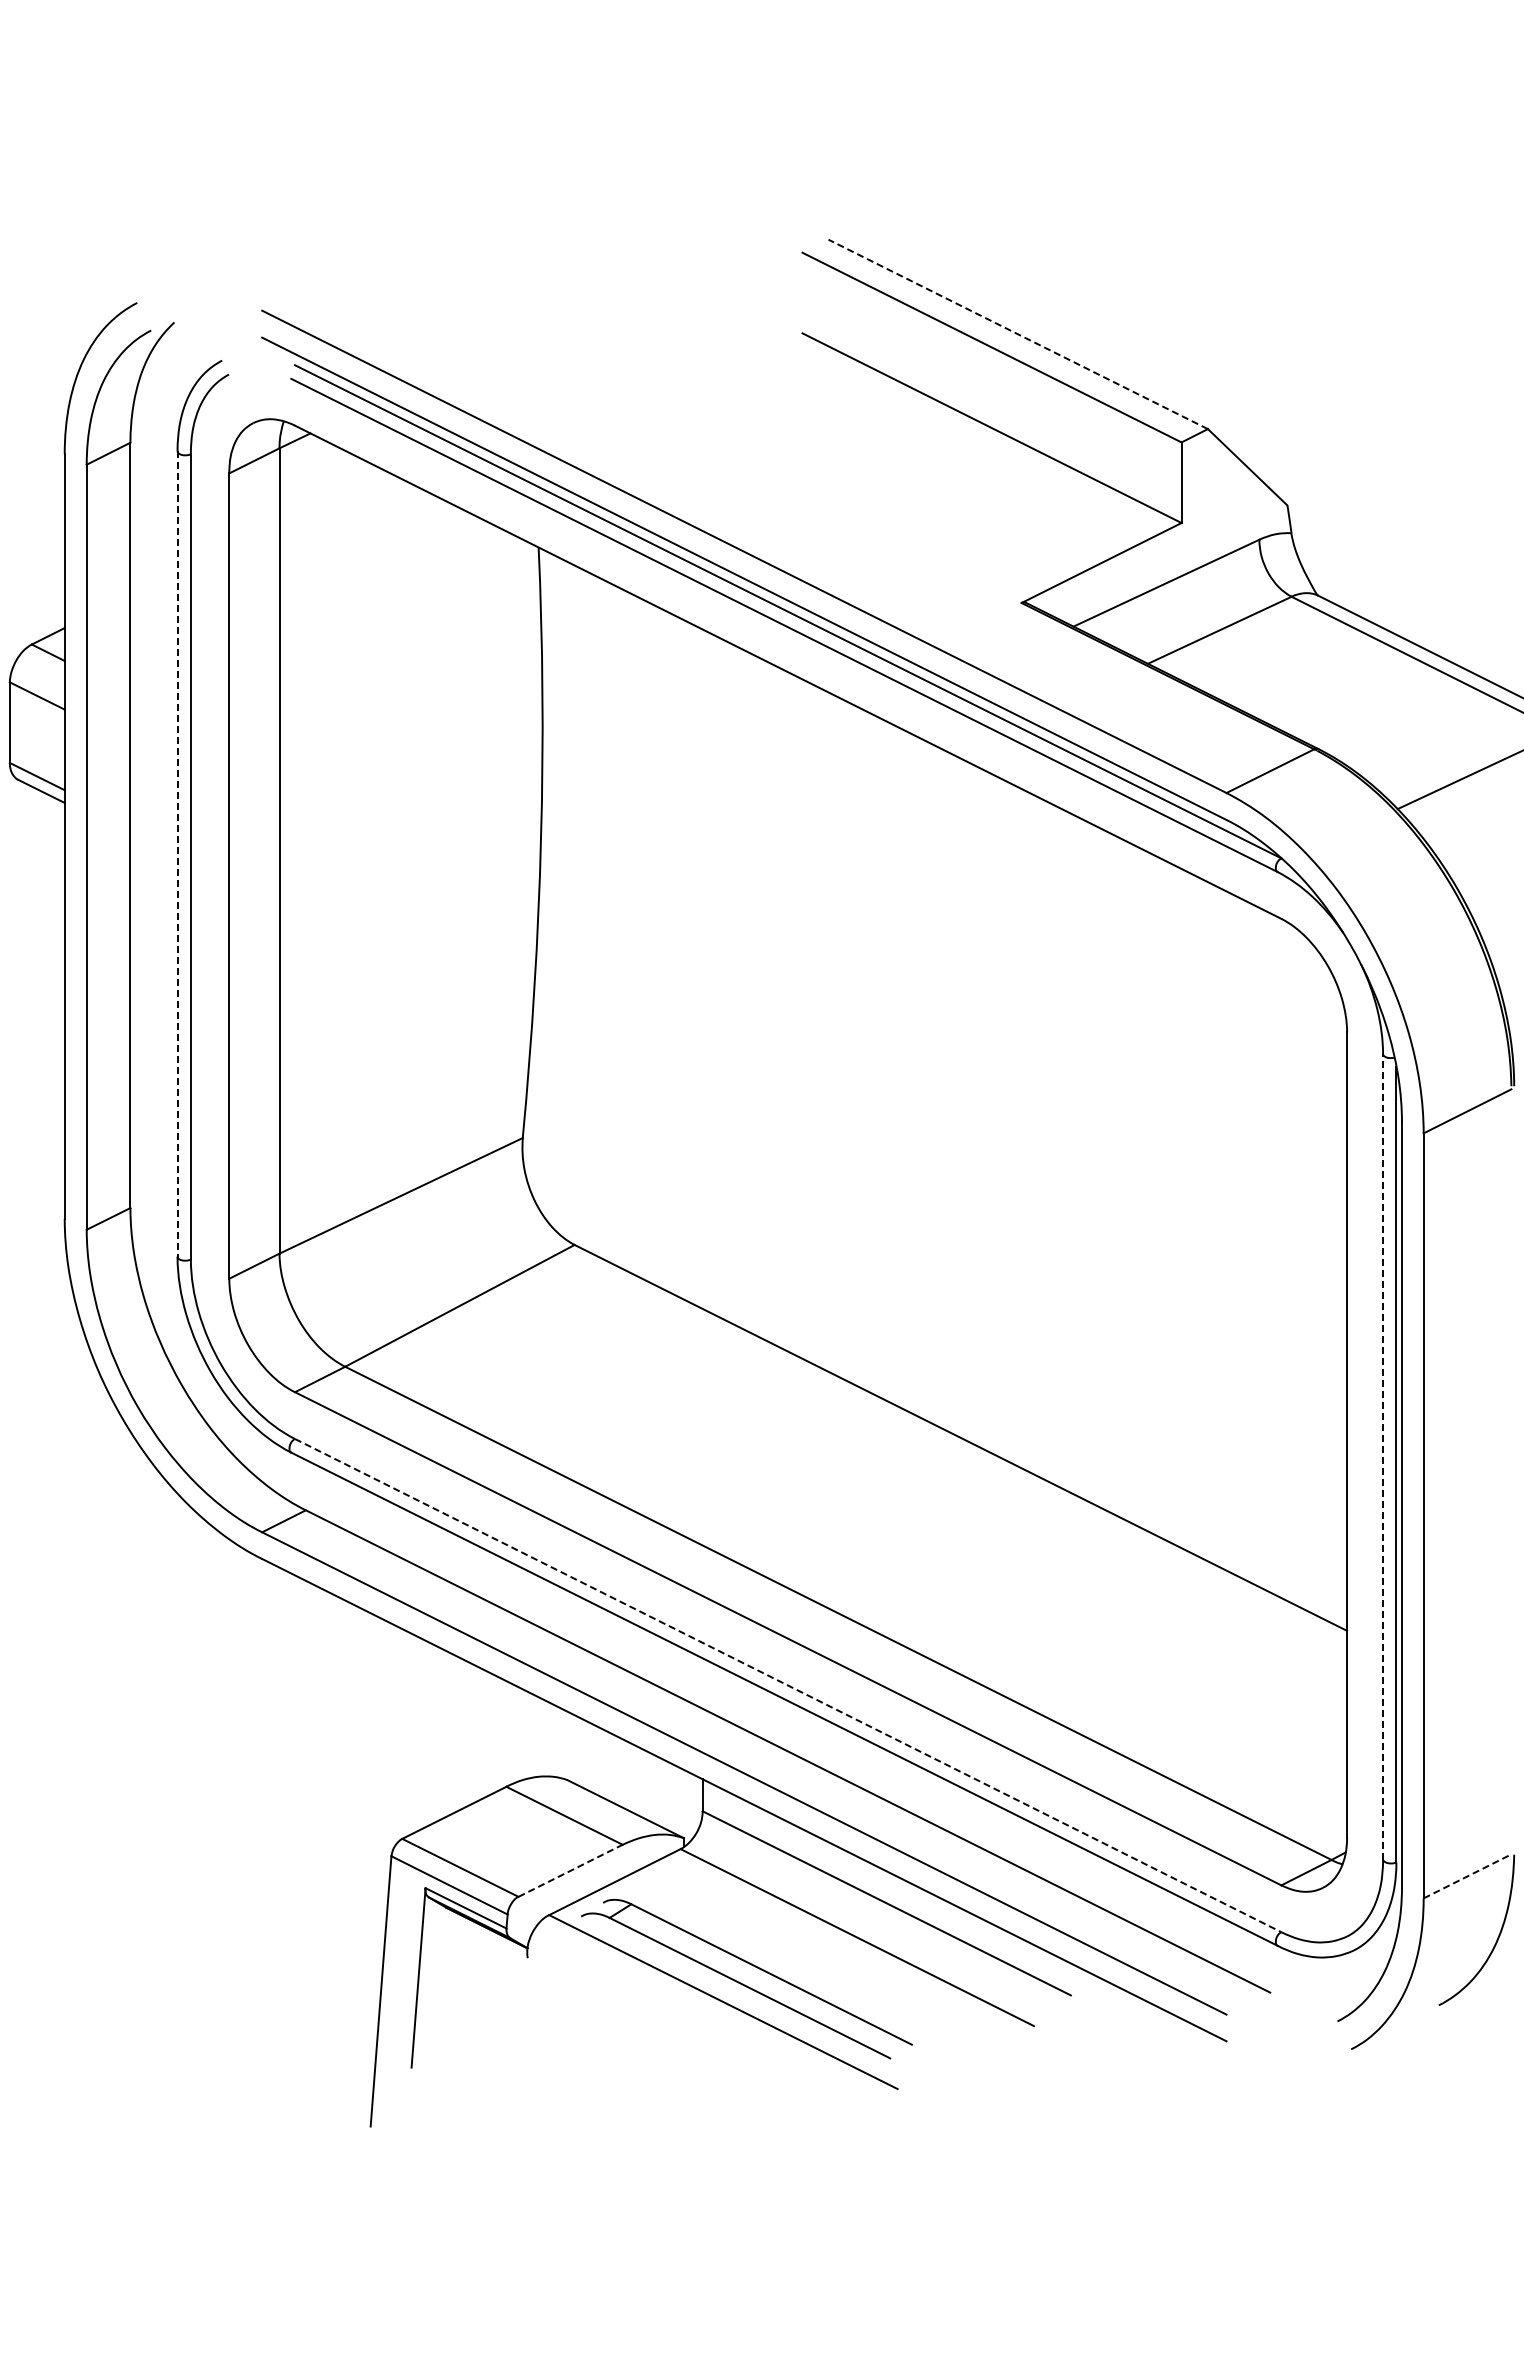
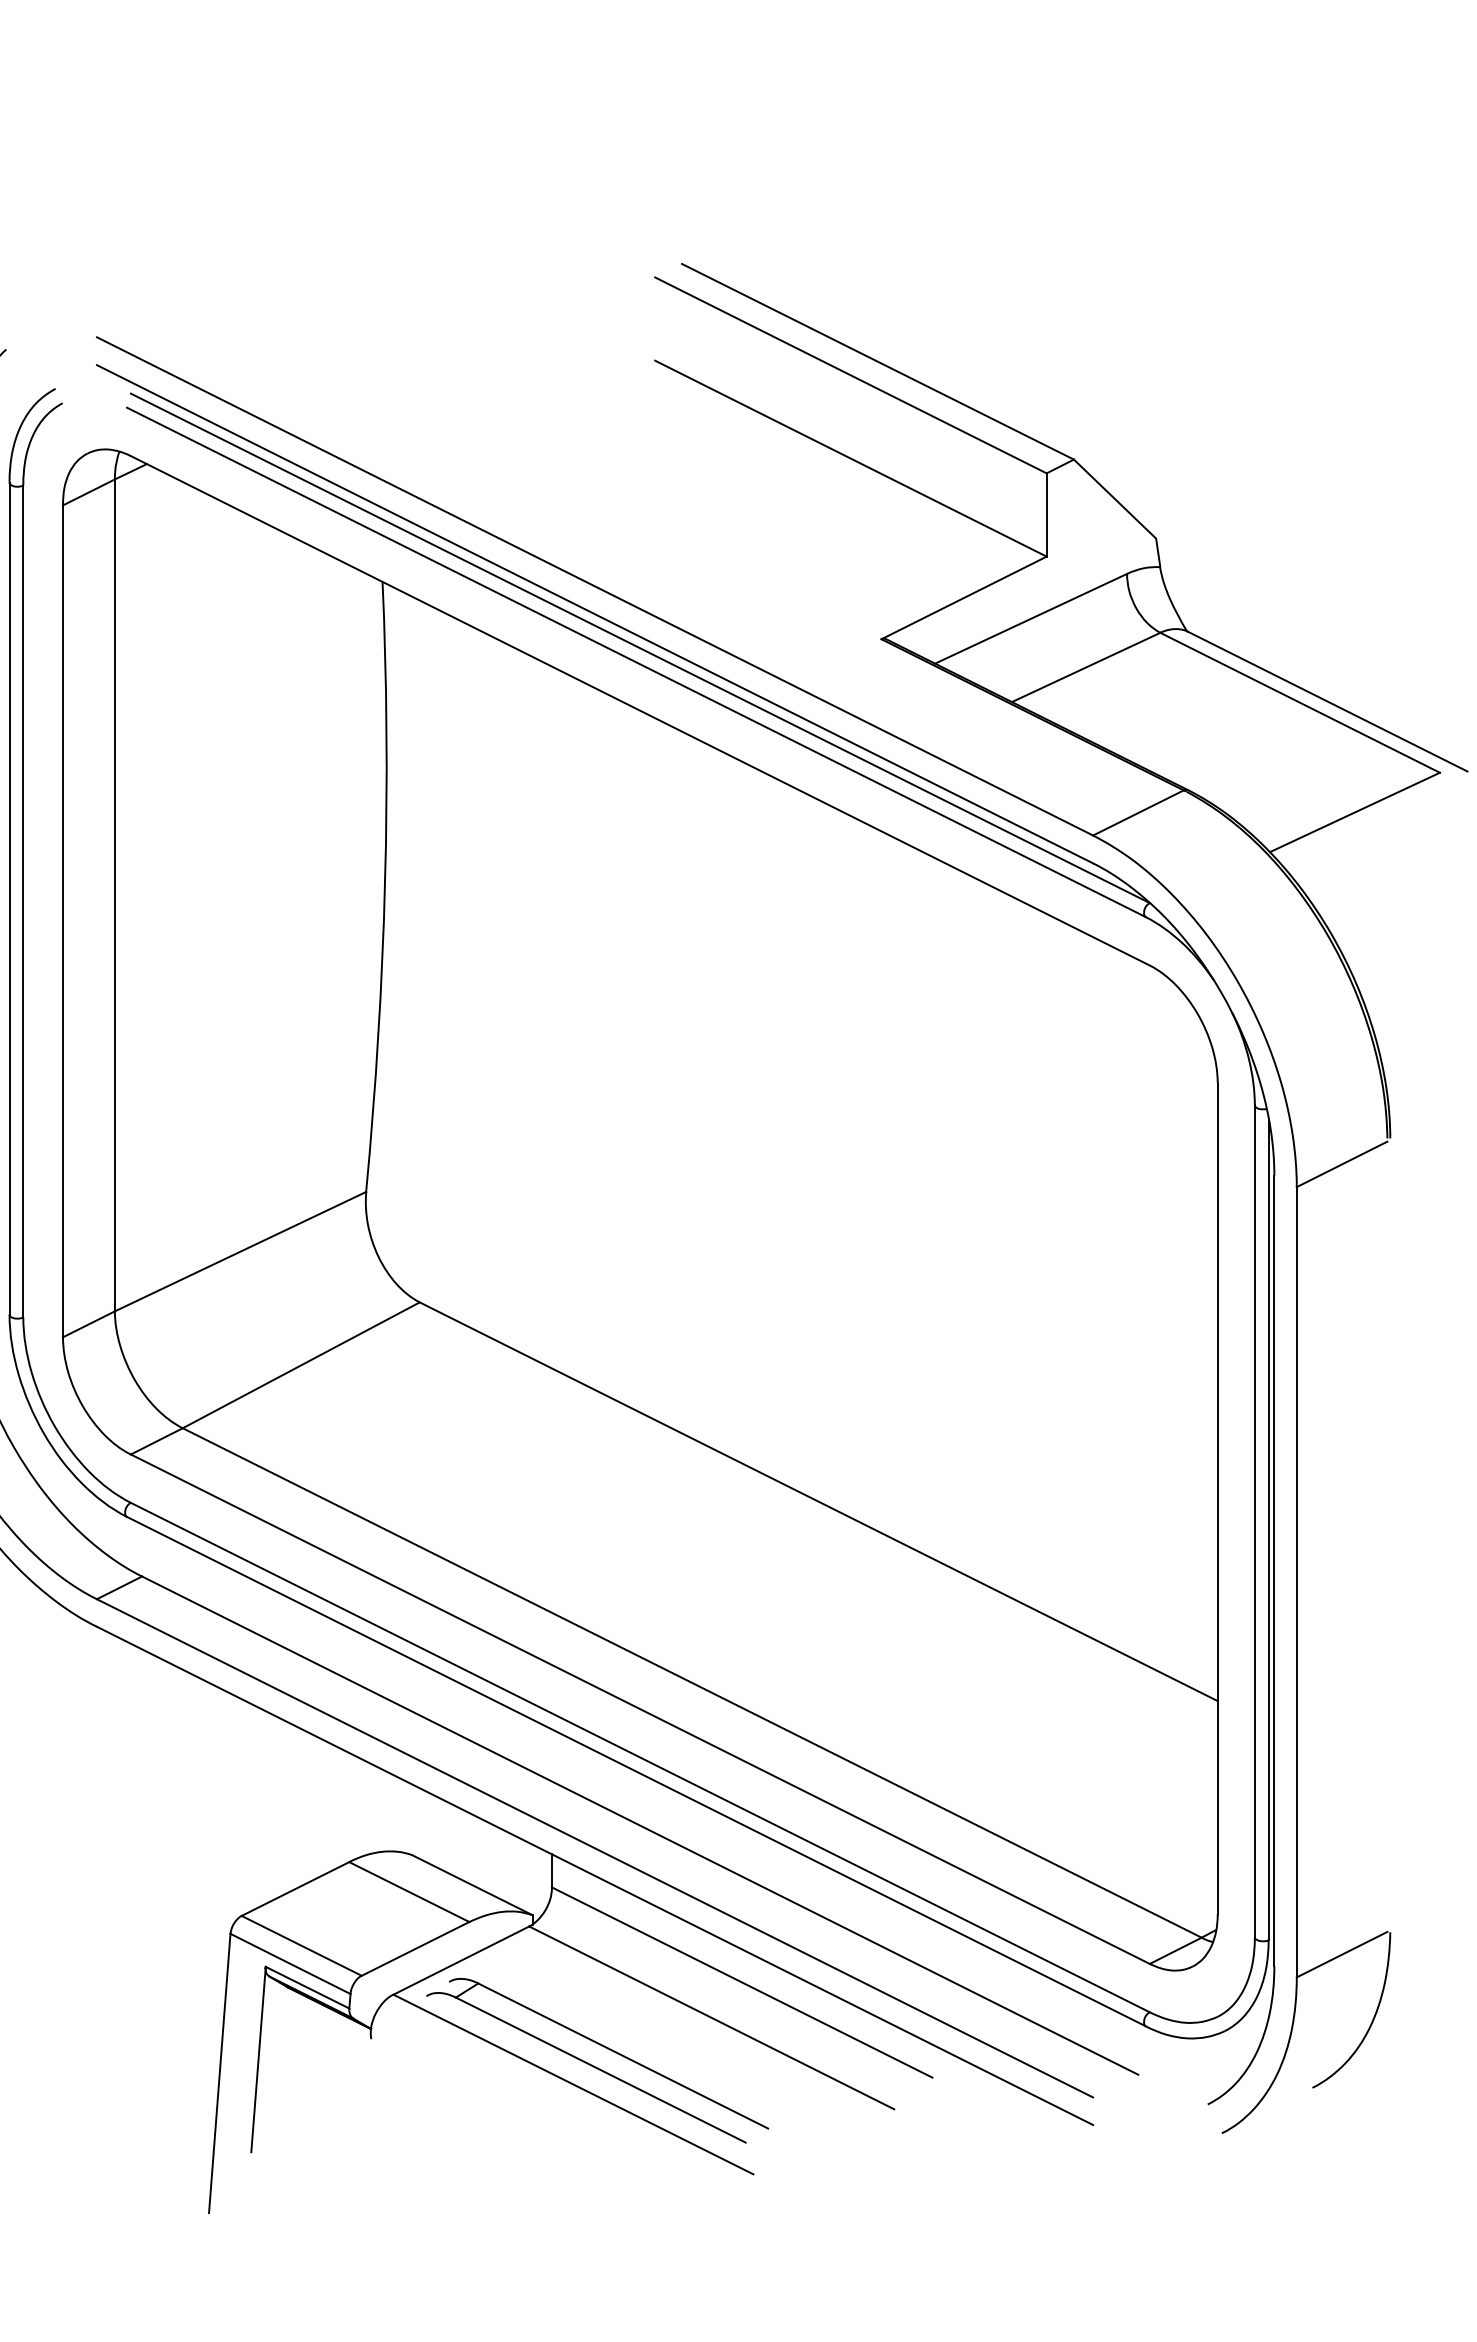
line: (1017, 334) -> (877, 361), dashed -> solid
line: (177, 854) -> (9, 899), dashed -> solid
line: (1383, 1456) -> (1255, 1520), dashed -> solid
line: (788, 1685) -> (640, 1757), dashed -> solid
line: (571, 1870) -> (416, 1948), dashed -> solid
line: (1467, 1876) -> (1342, 1954), dashed -> solid

